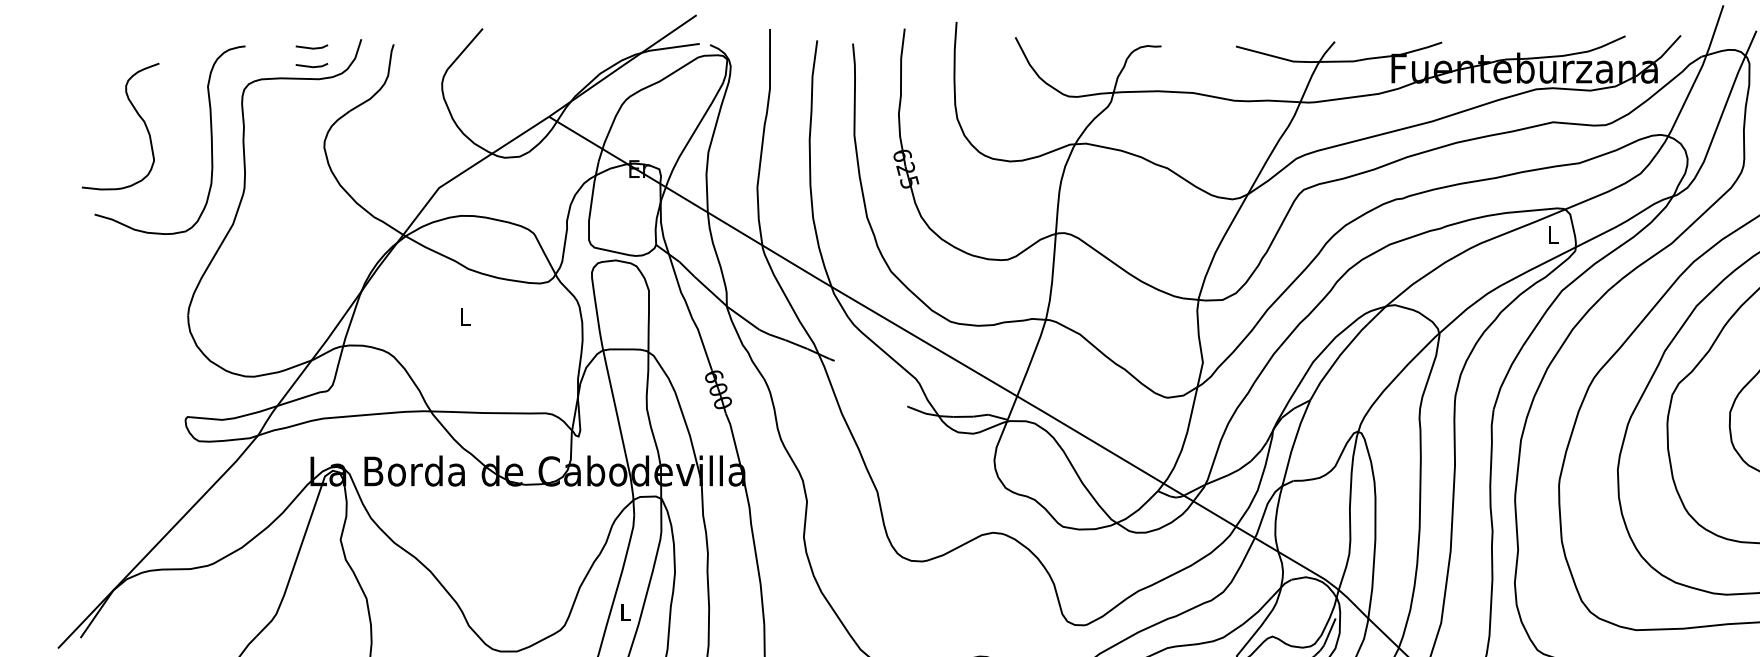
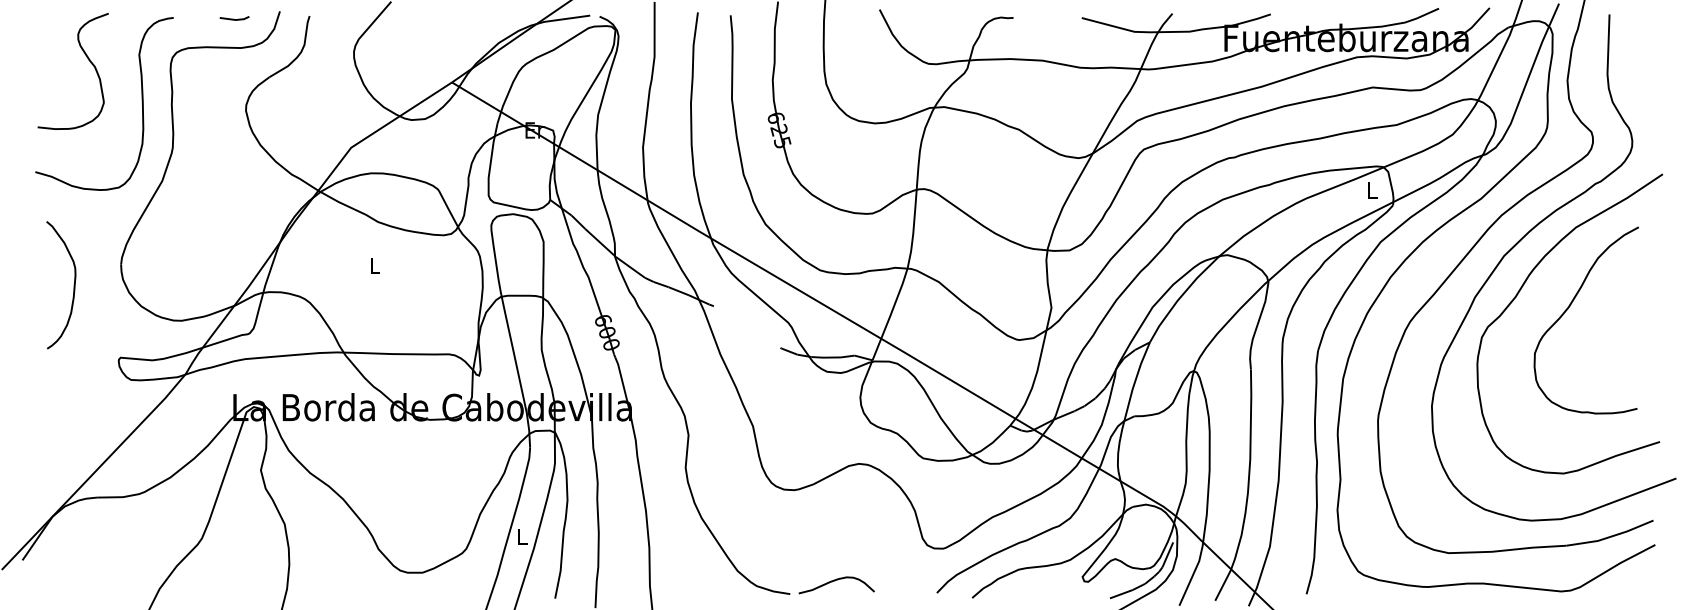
line: (310, 65) -> (233, 35), removed
curve: (137, 114) -> (88, 60), moved
curve: (136, 338) -> (73, 285), added

